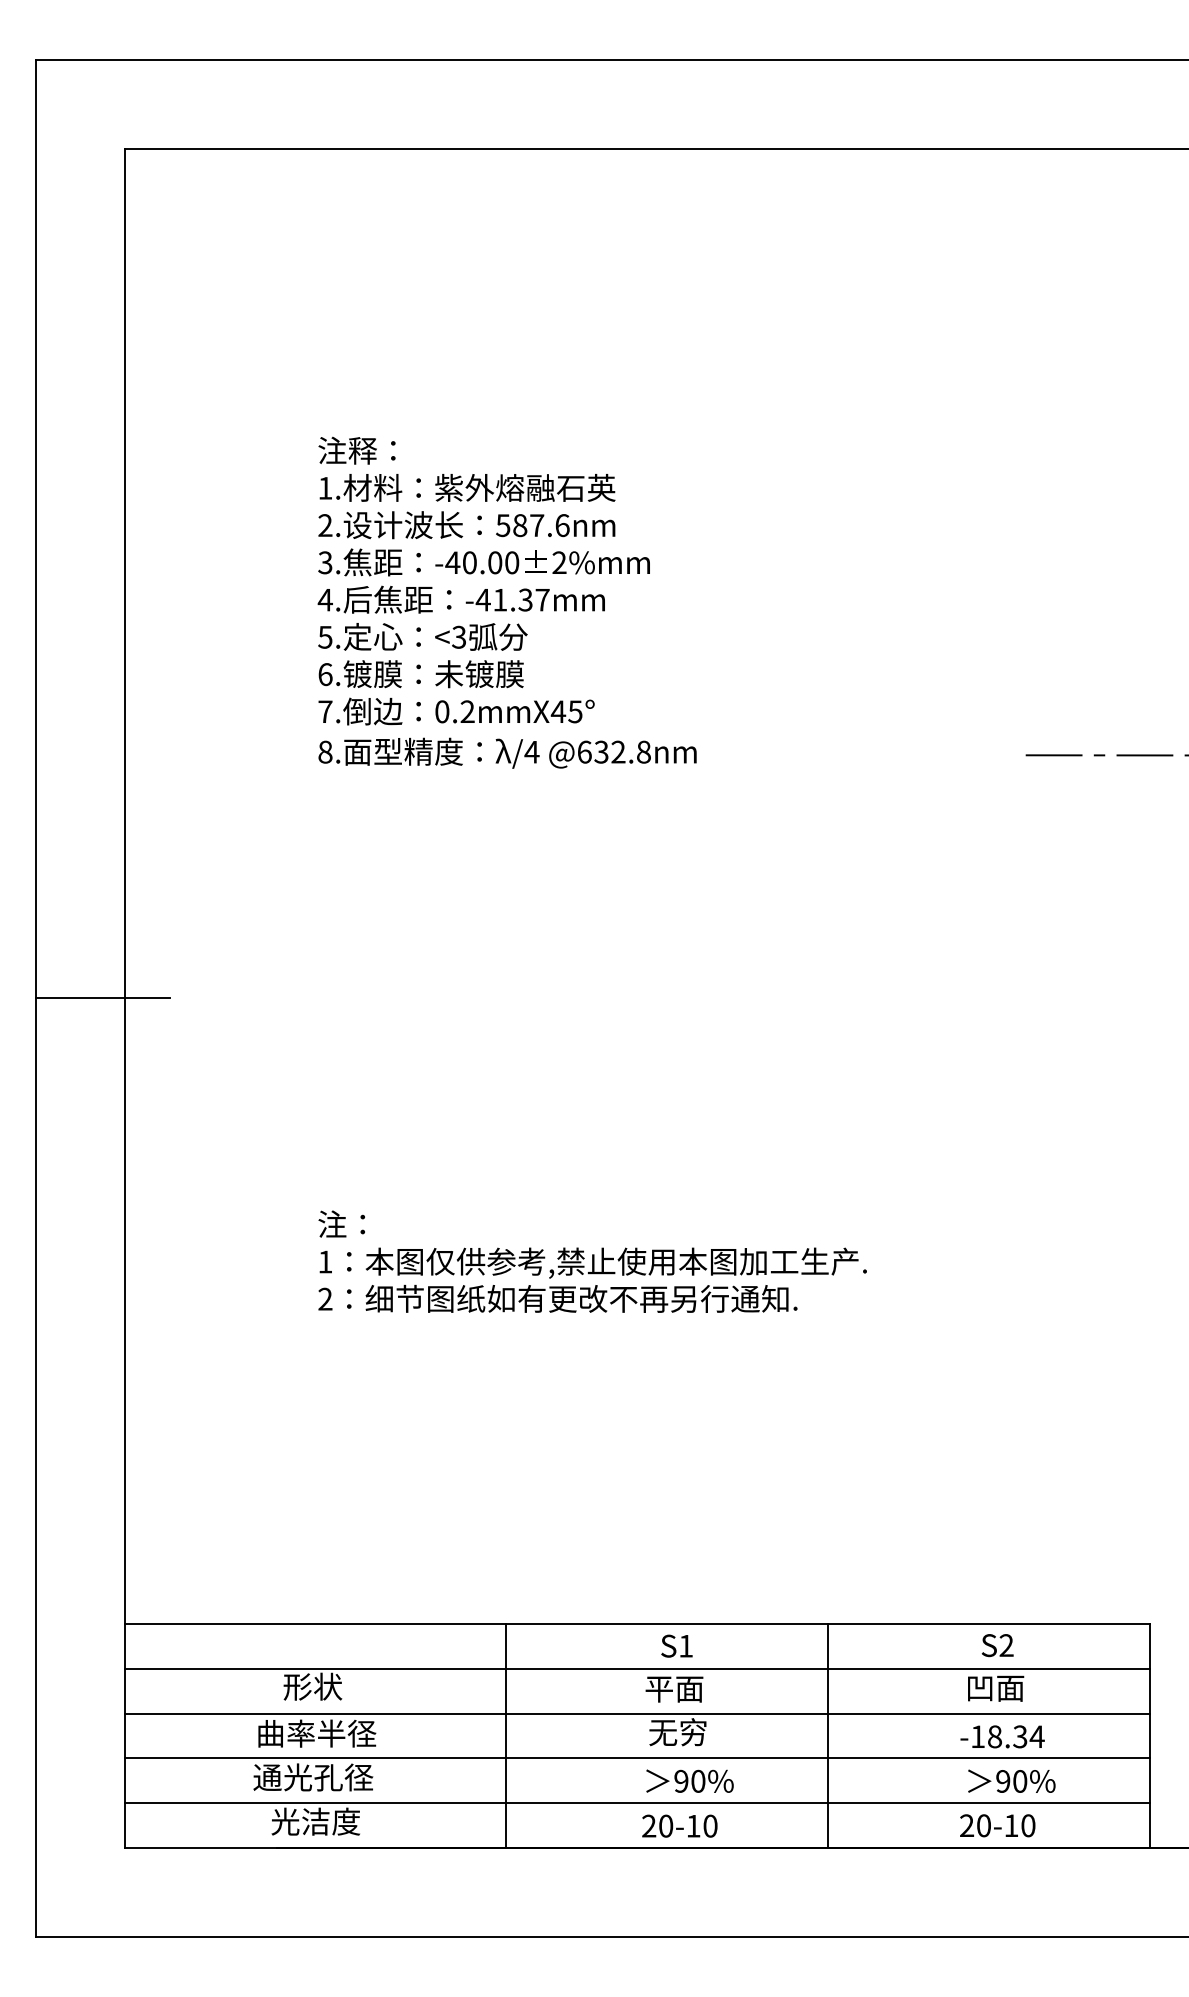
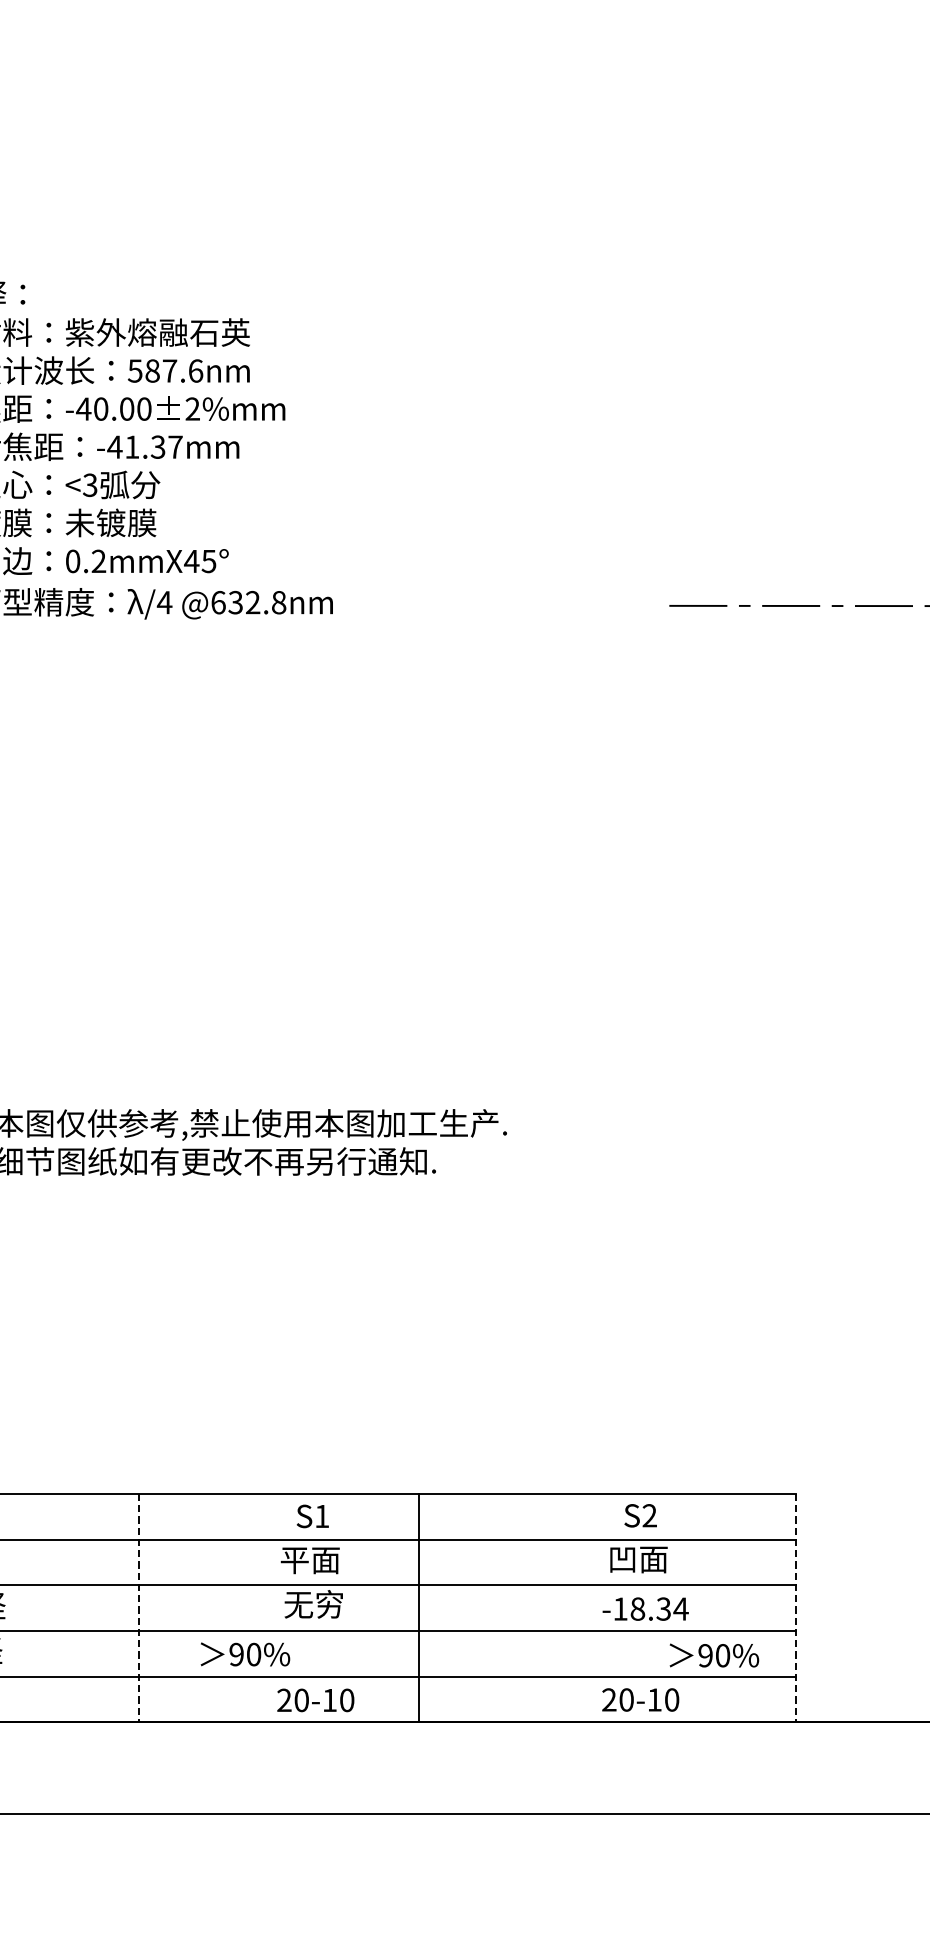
line: (506, 1735) -> (138, 1607), solid -> dashed
line: (828, 1735) -> (419, 1607), moved
line: (1150, 1735) -> (796, 1607), solid -> dashed
text: (689, 1780) -> (244, 1653), moved
text: (1011, 1780) -> (714, 1654), moved

